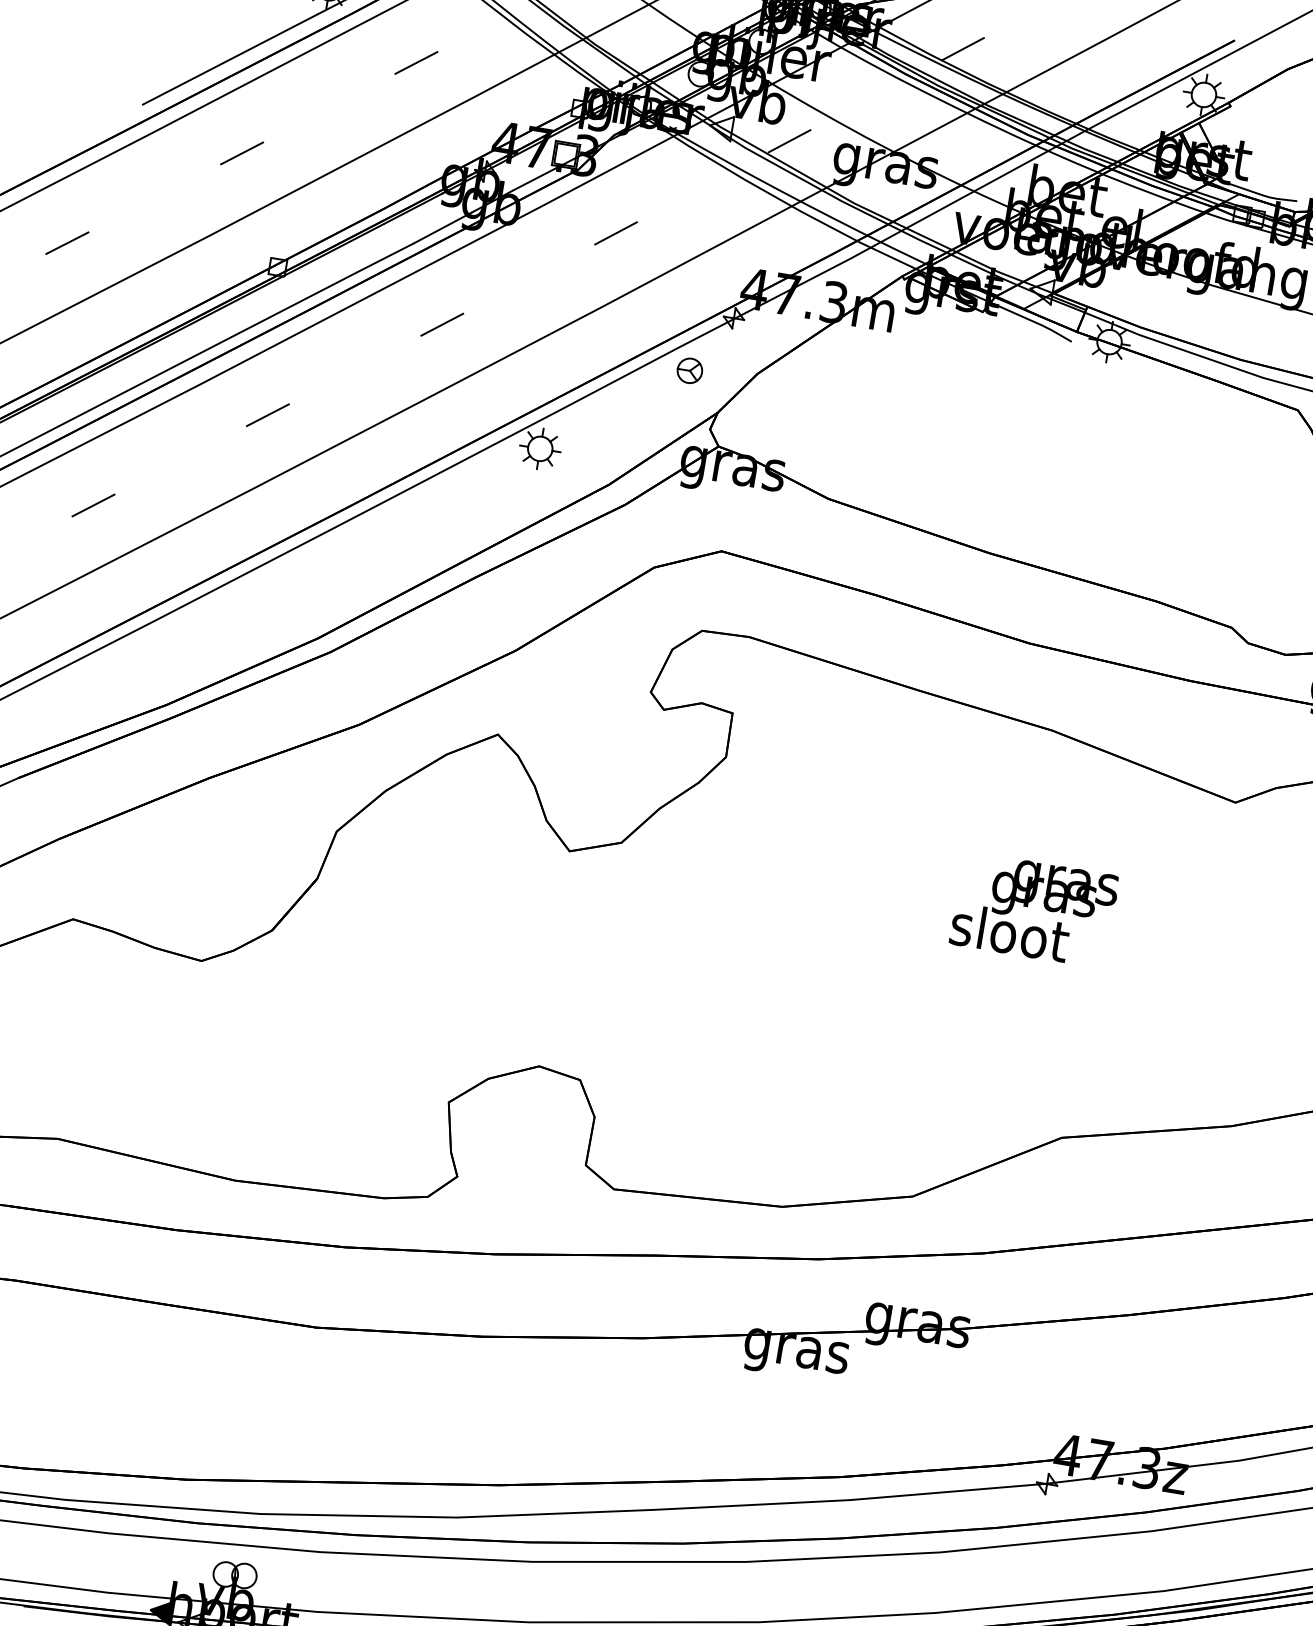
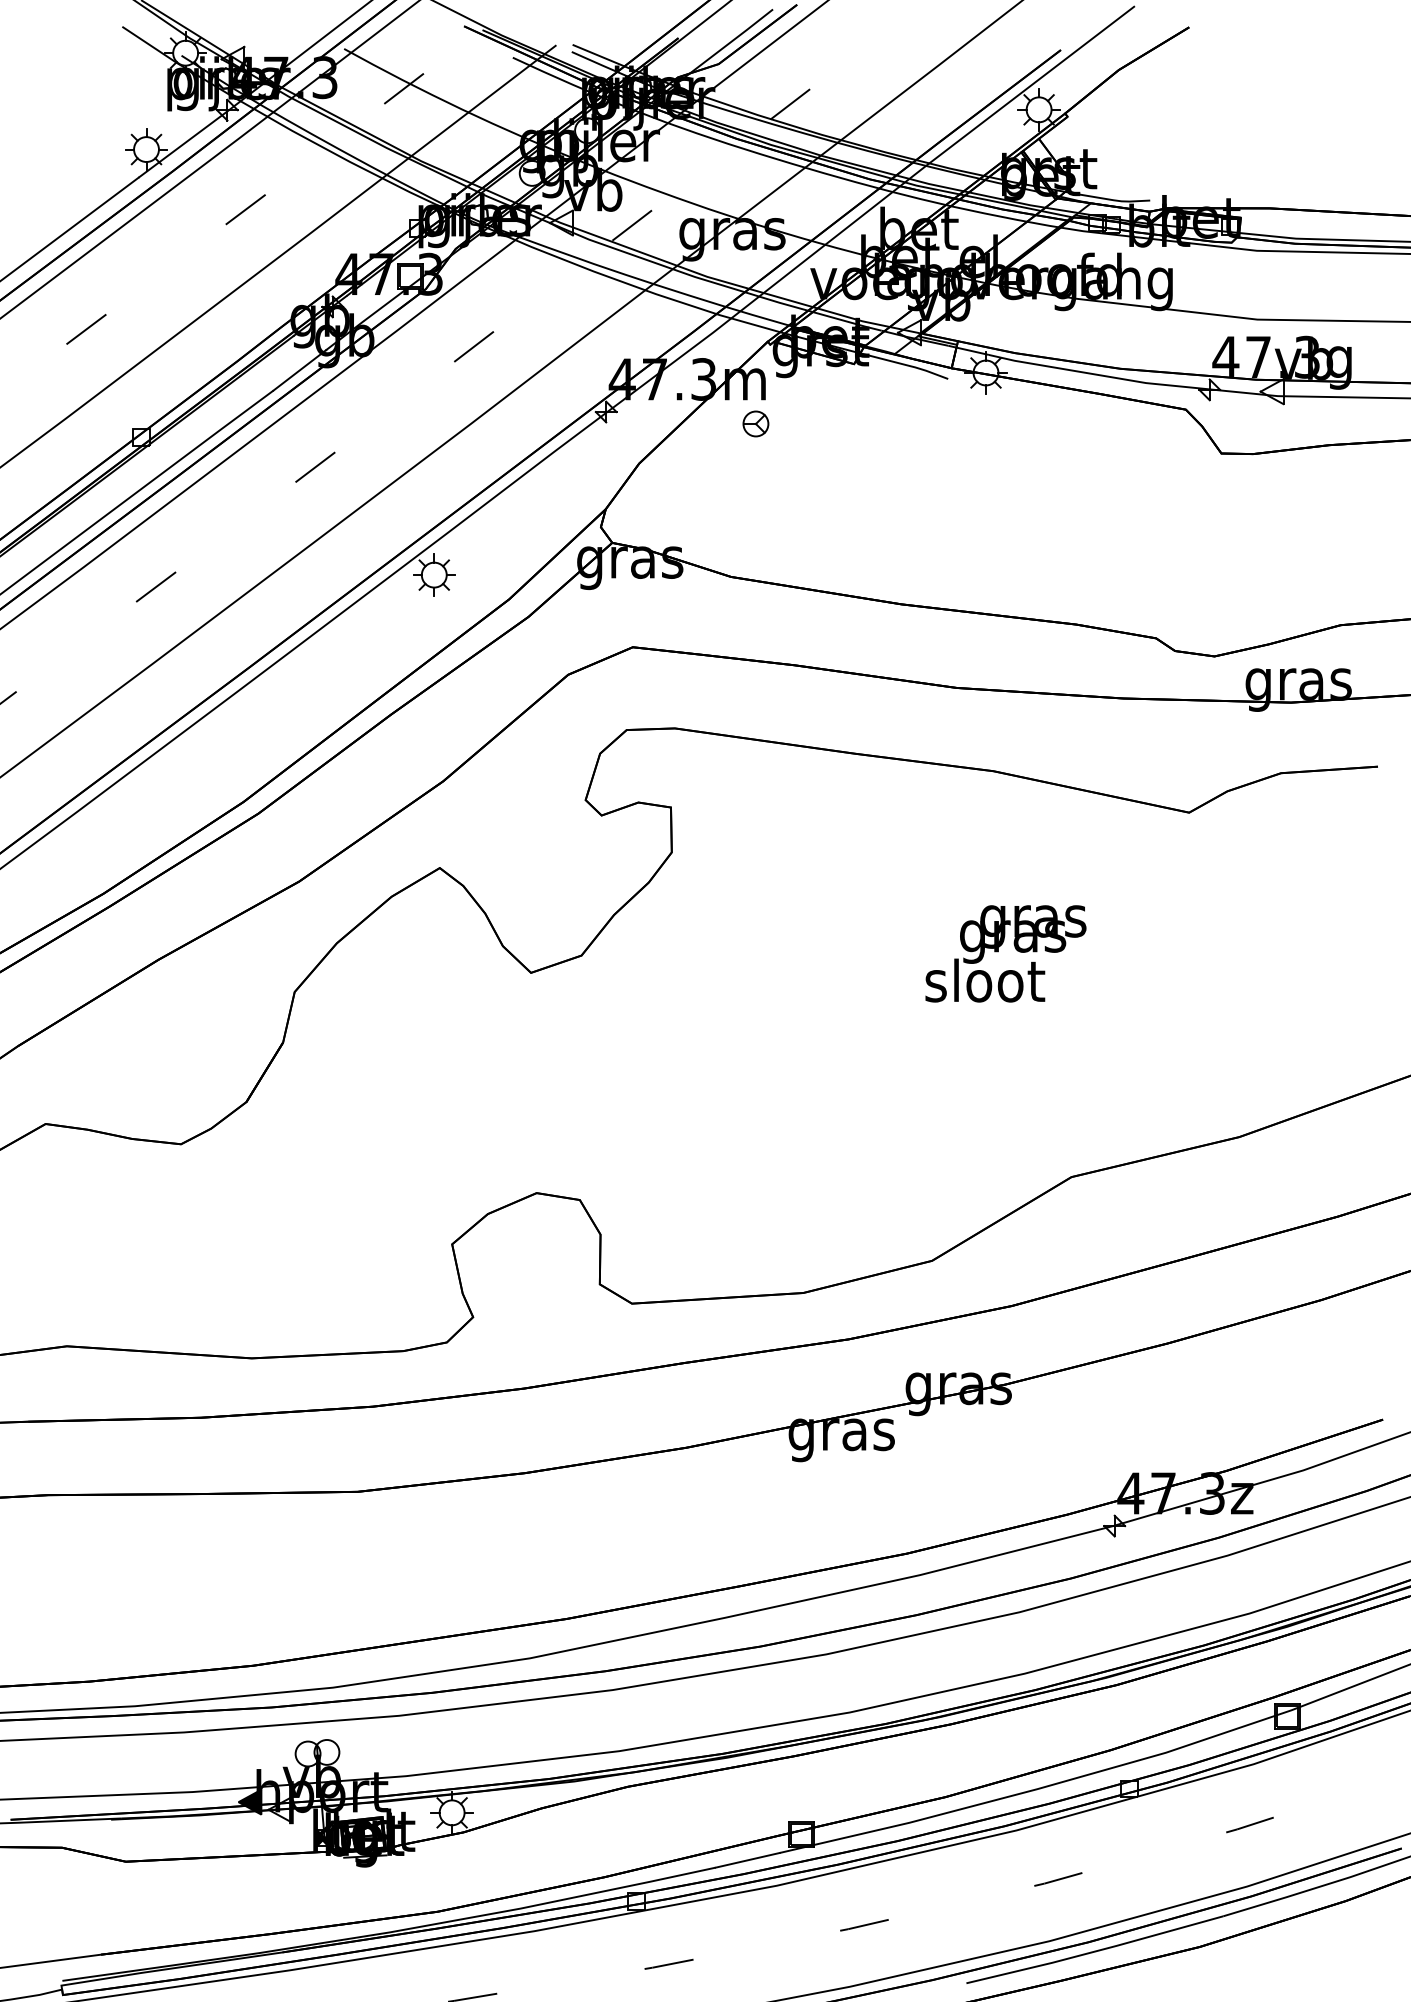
part: (689, 370) -> (755, 423), moved

